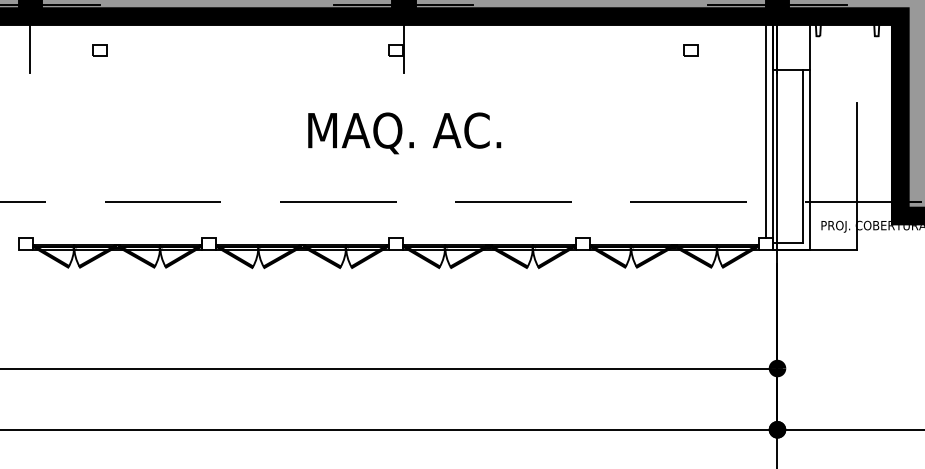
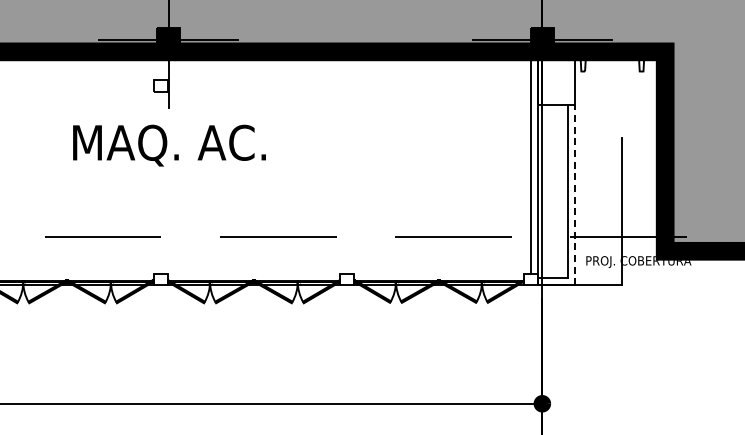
part: (690, 50) -> (455, 85), removed
text: (404, 133) -> (169, 145), moved
line: (810, 159) -> (575, 194), solid -> dashed

